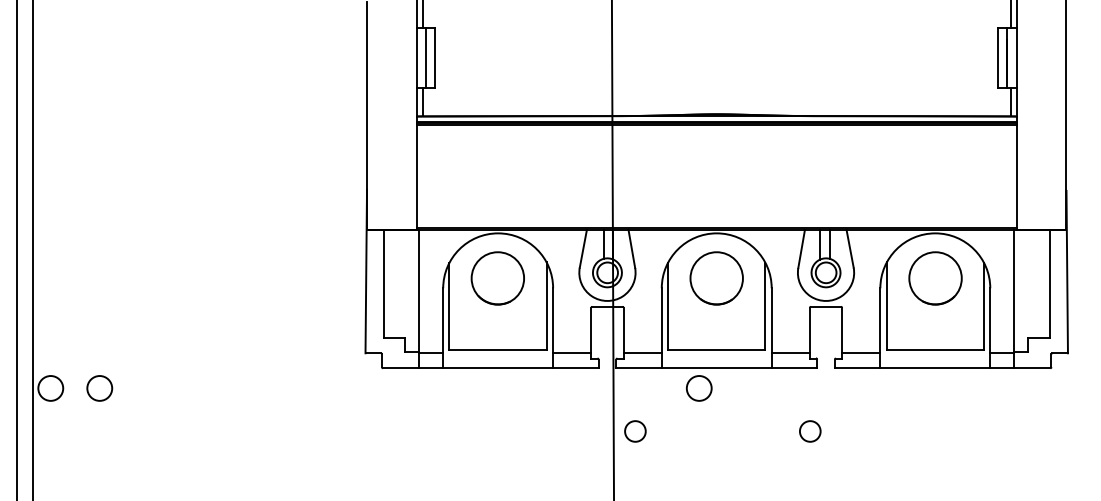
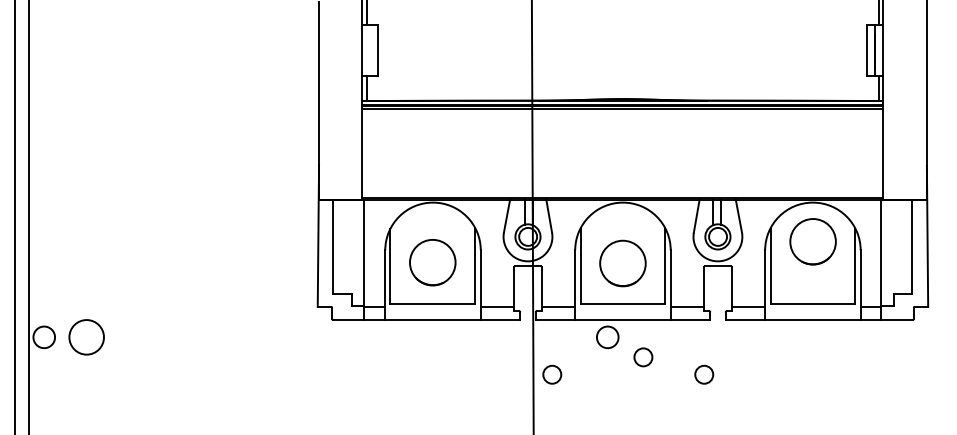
line: (426, 57) -> (370, 49), removed
circle: (497, 278) -> (432, 262), moved
circle: (716, 278) -> (622, 263), moved
circle: (99, 388) -> (86, 337), size x1.6
circle: (740, 411) -> (643, 357), added

